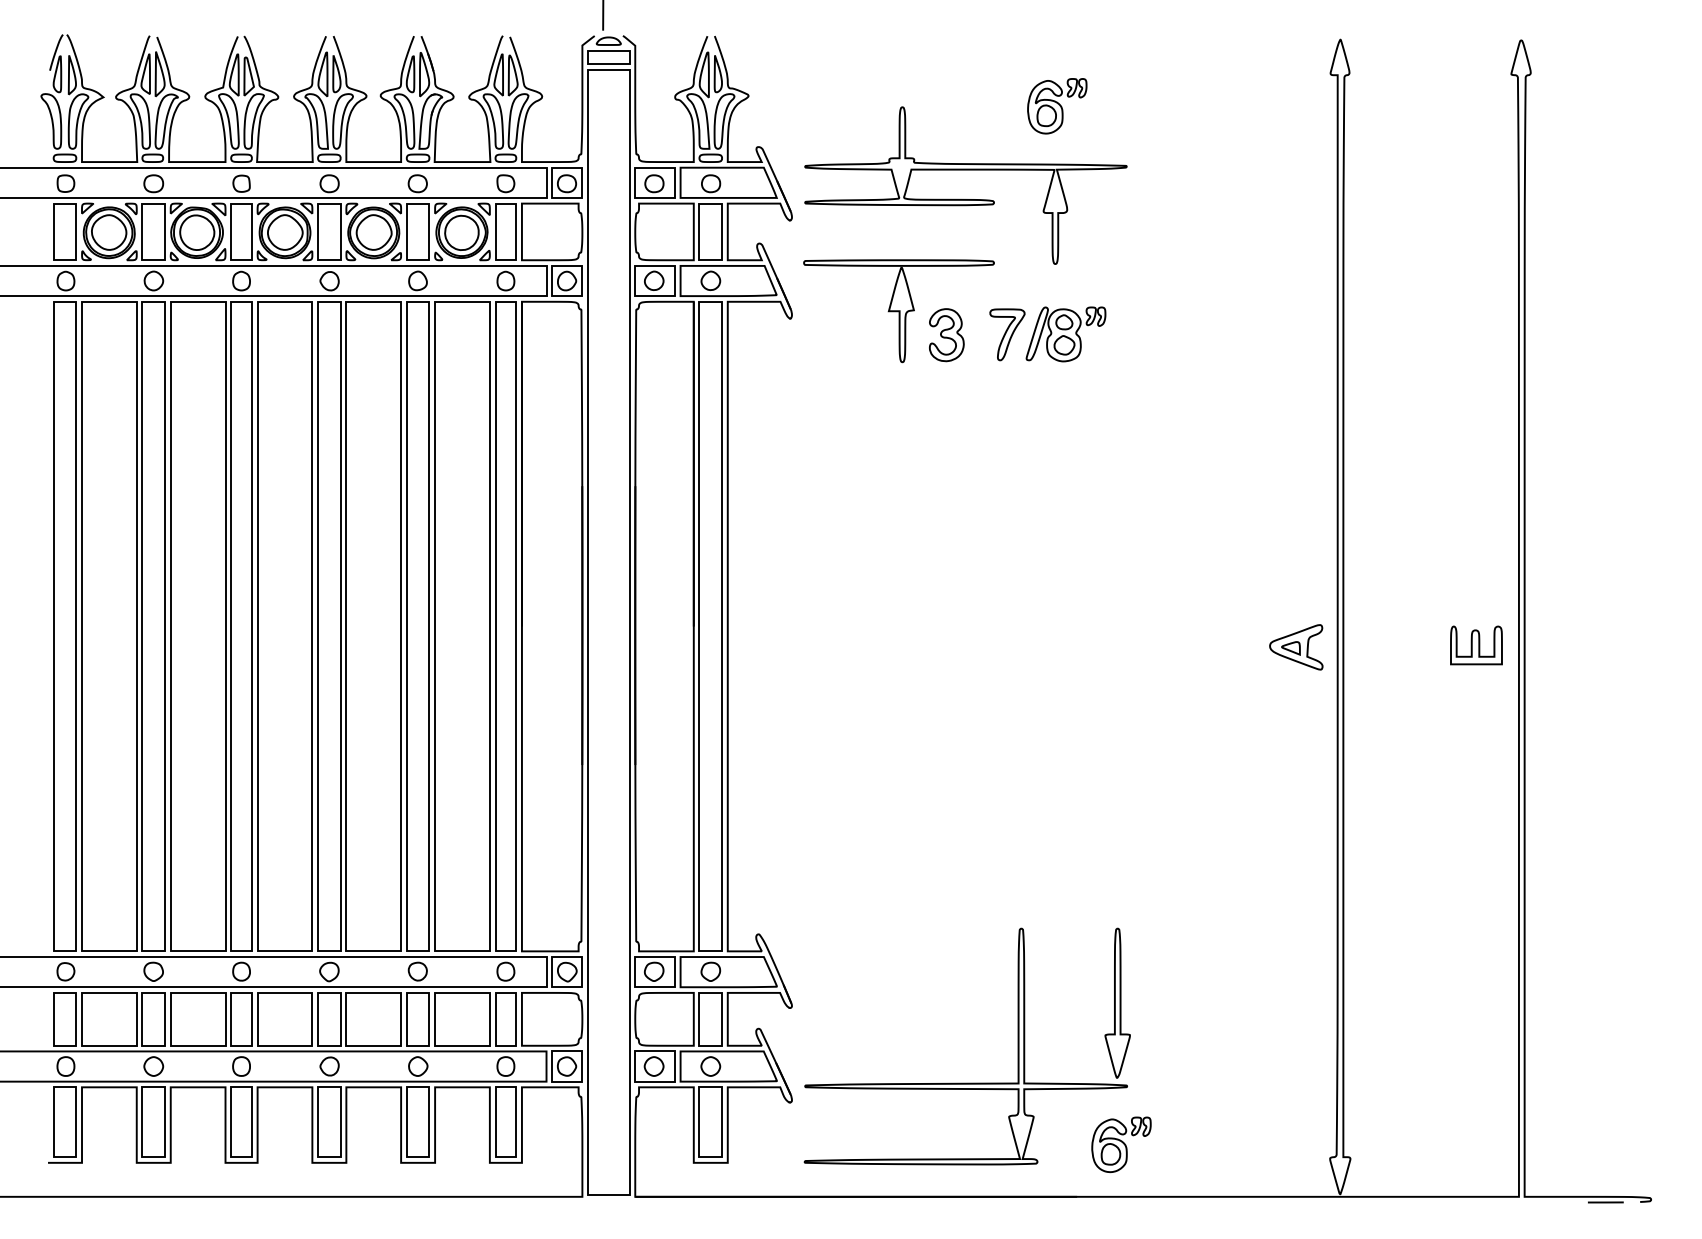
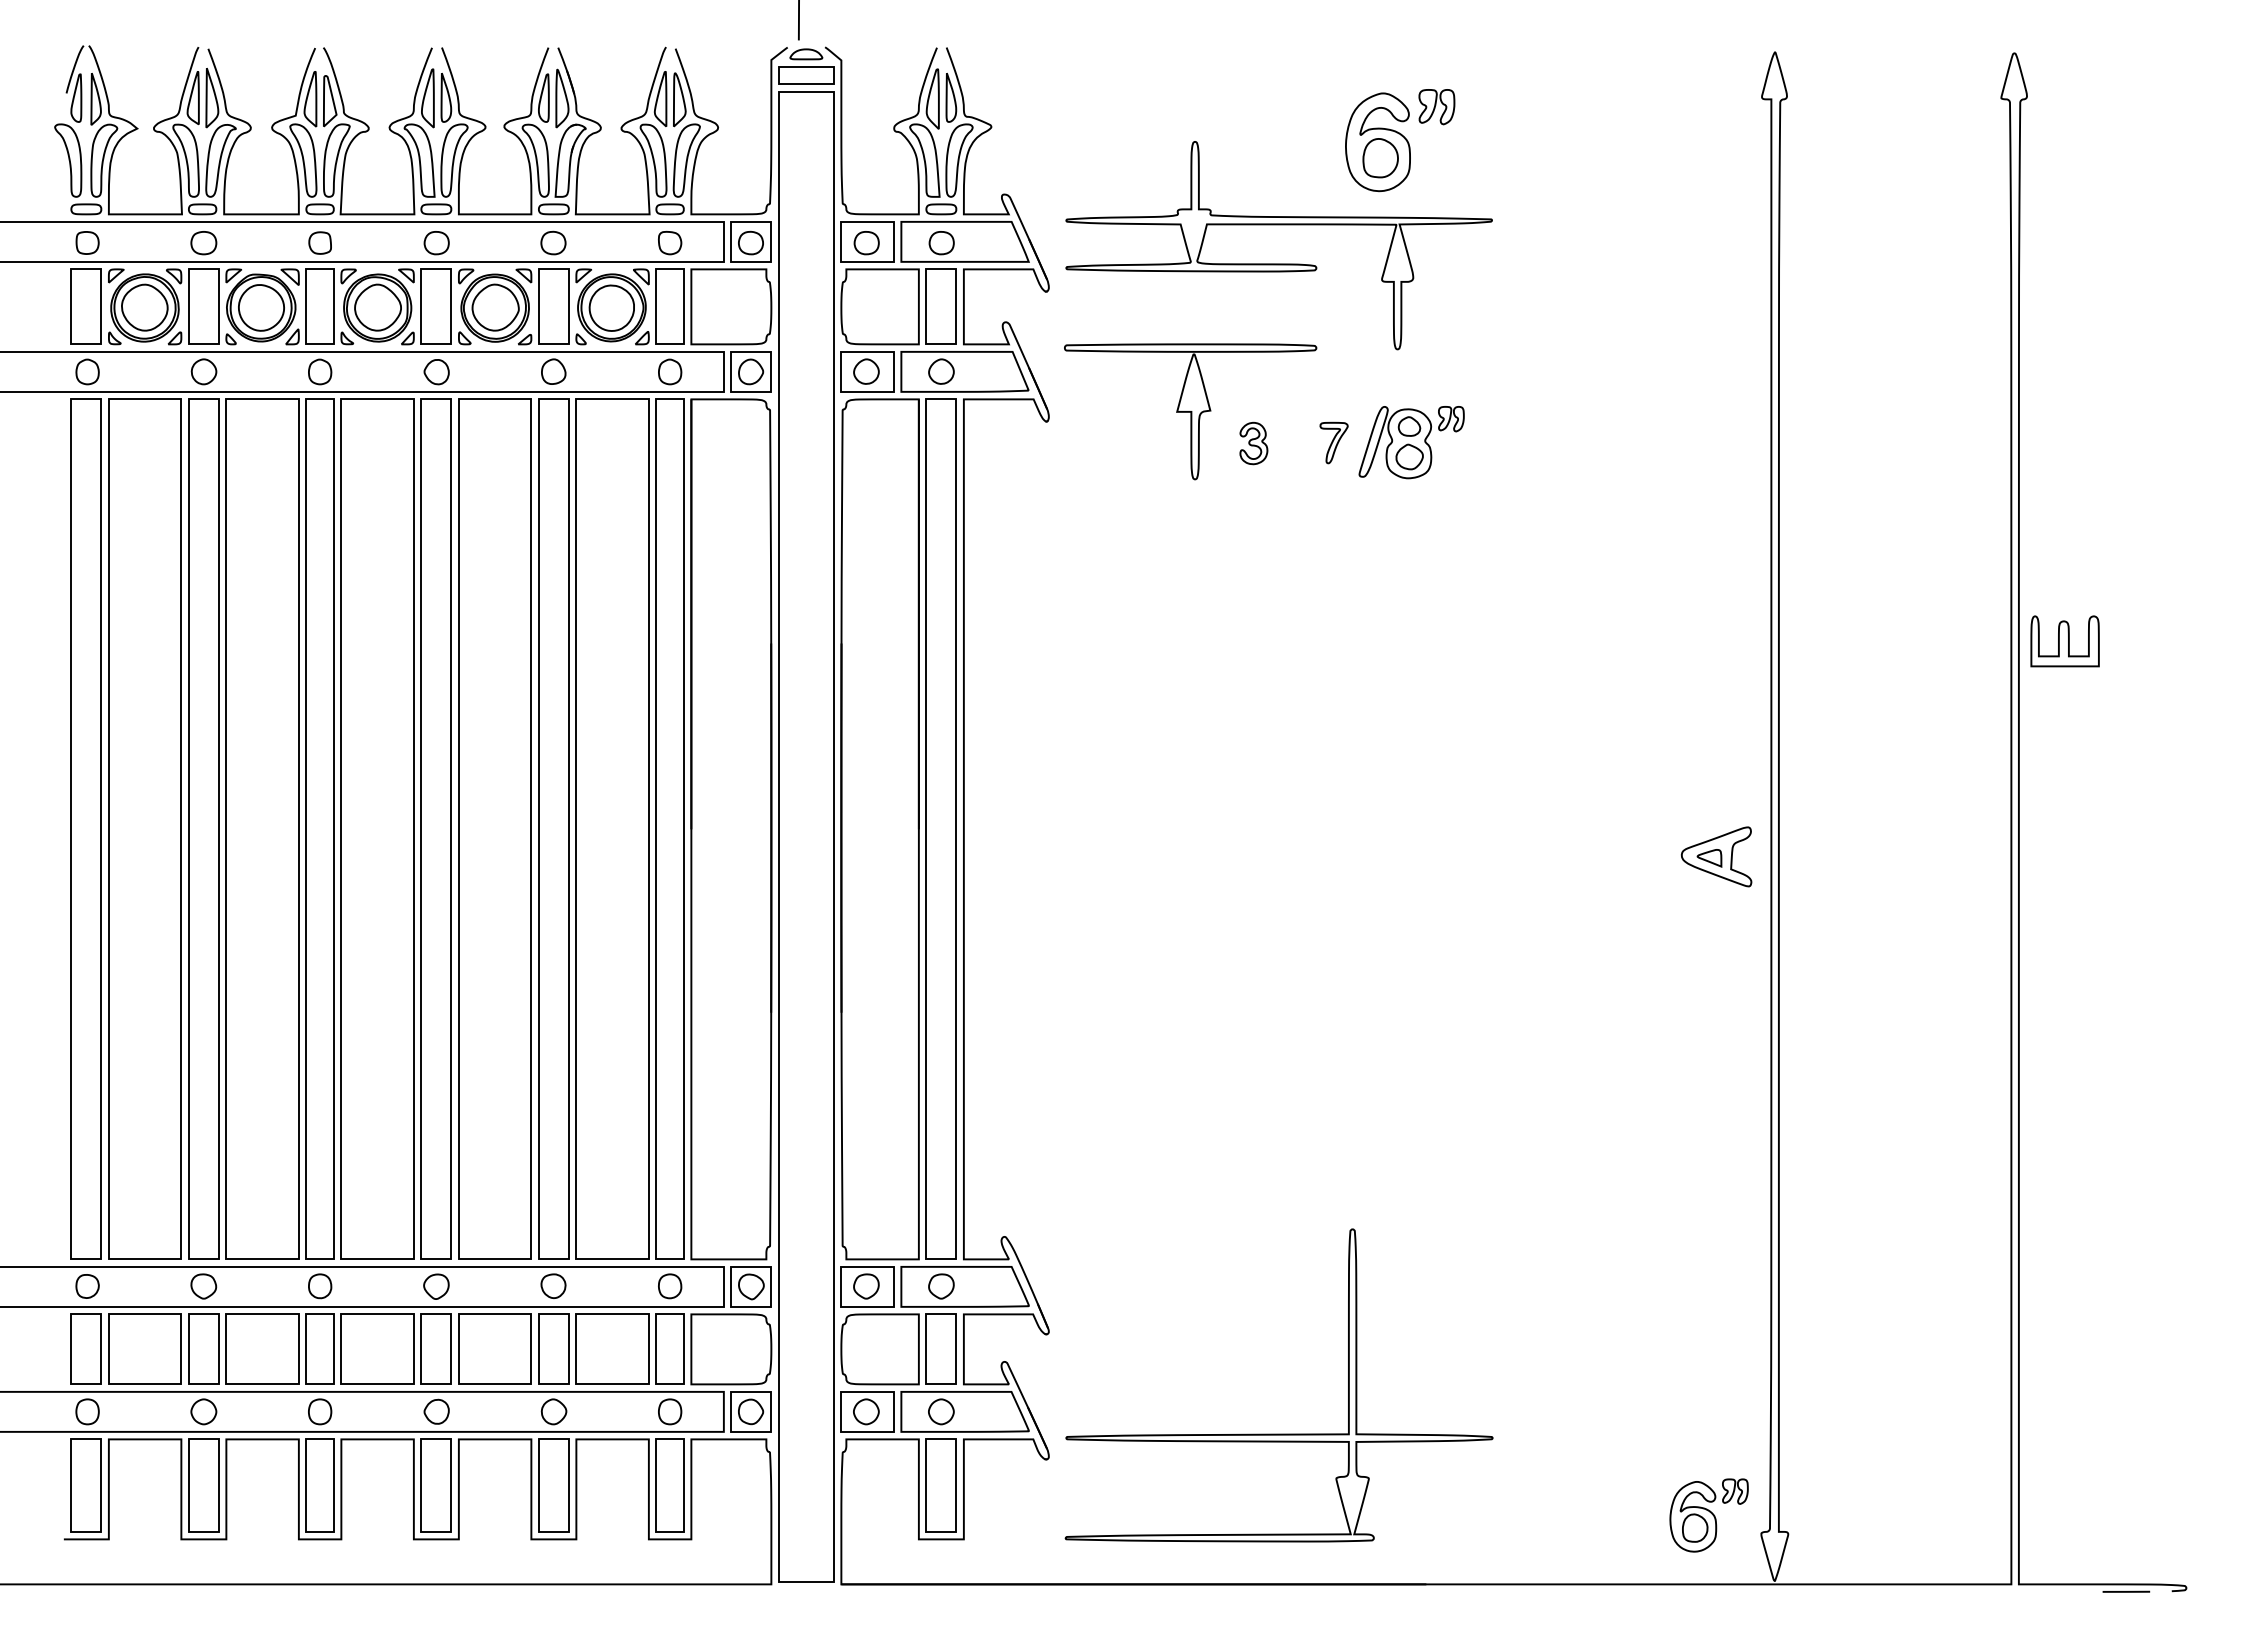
part: (1056, 106) -> (1399, 140), size x1.4
part: (1006, 334) -> (1333, 442), size x0.6
part: (946, 335) -> (1253, 443), size x0.6
part: (1476, 645) -> (2064, 641), moved
part: (1117, 1002) -> (1480, 1327), removed
part: (1121, 1144) -> (1708, 1515), moved

